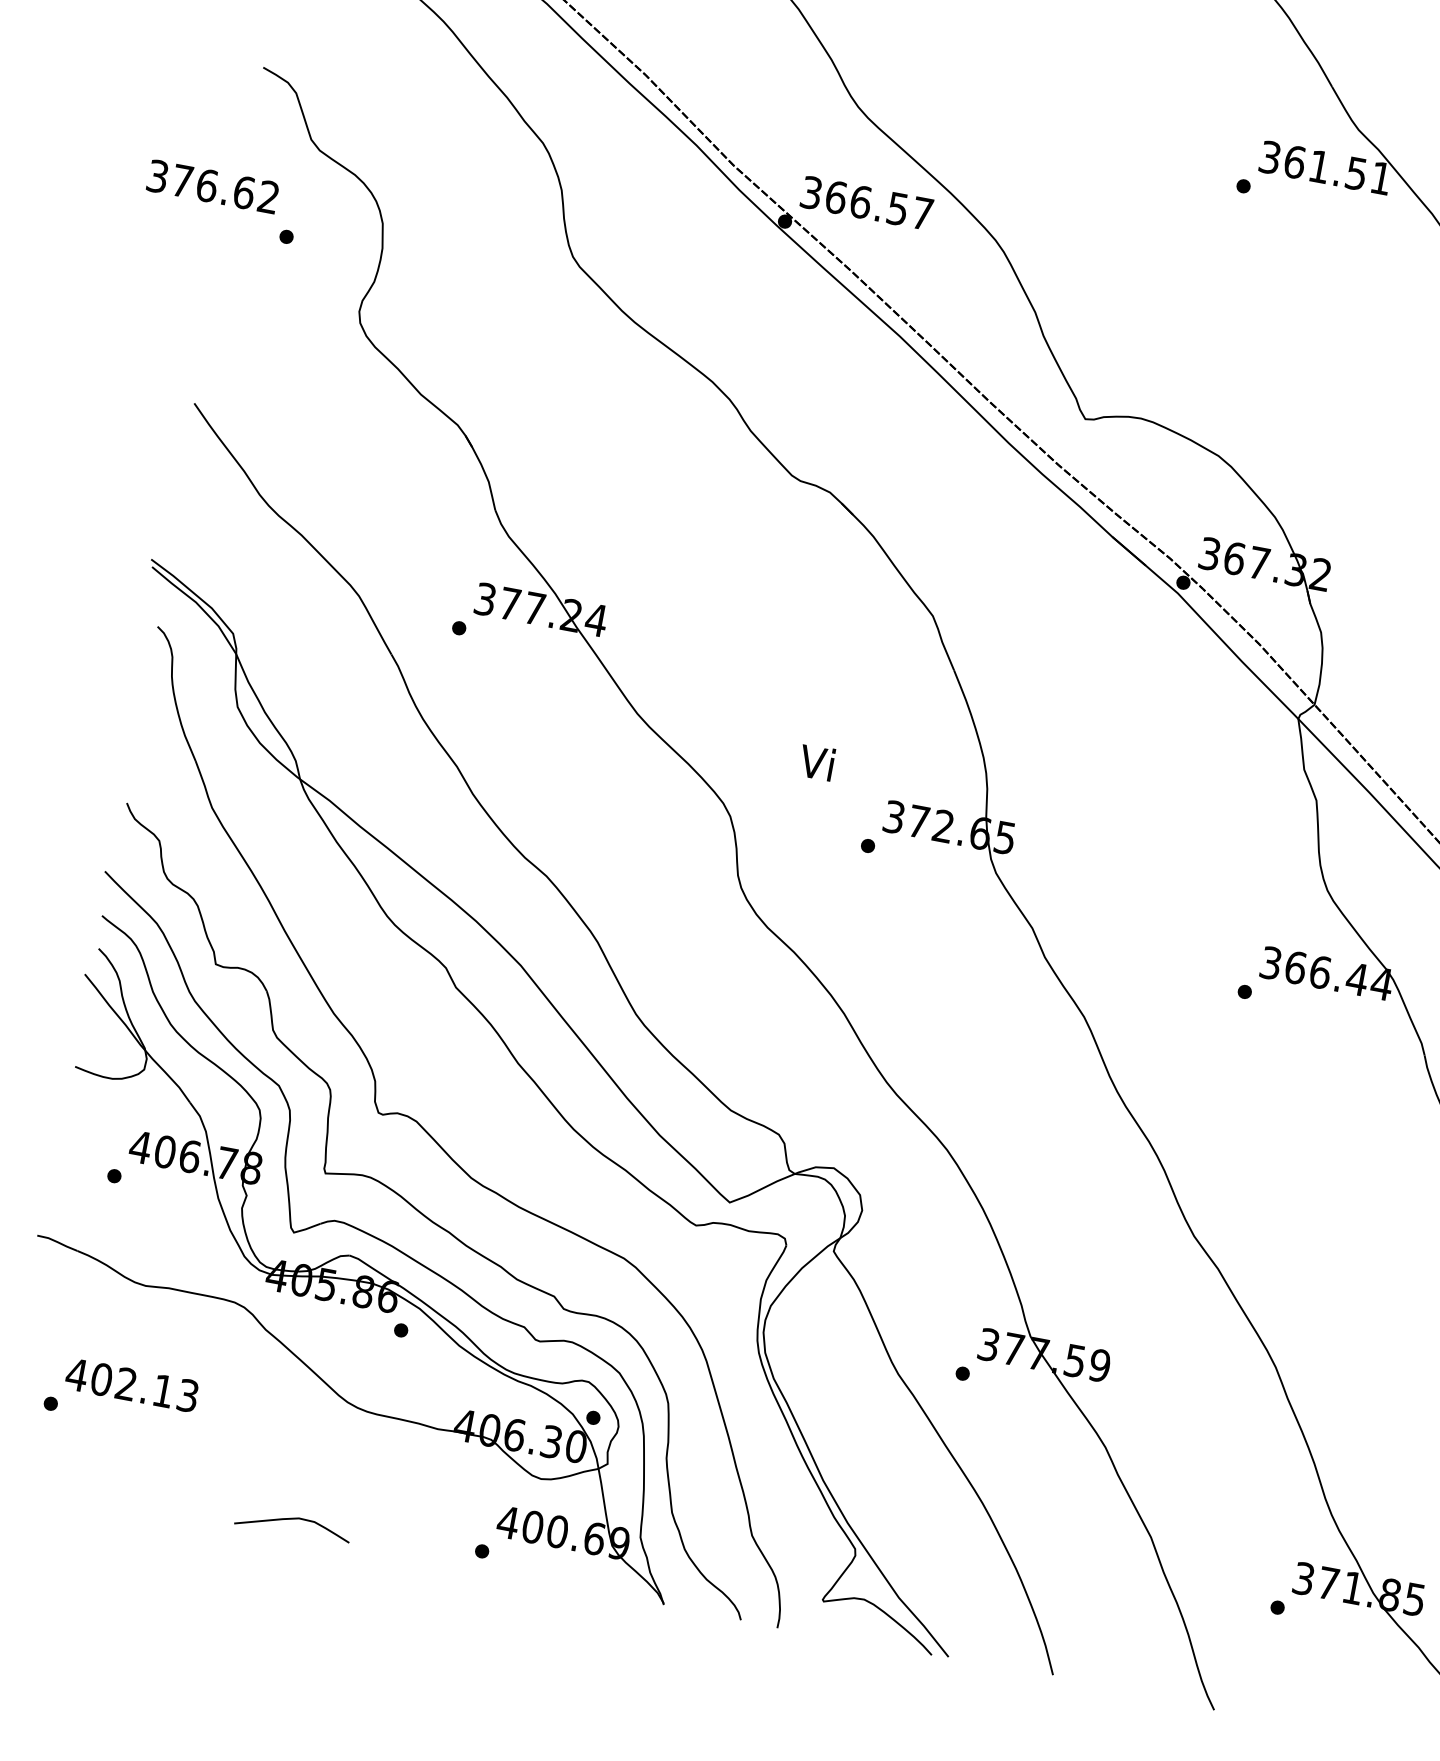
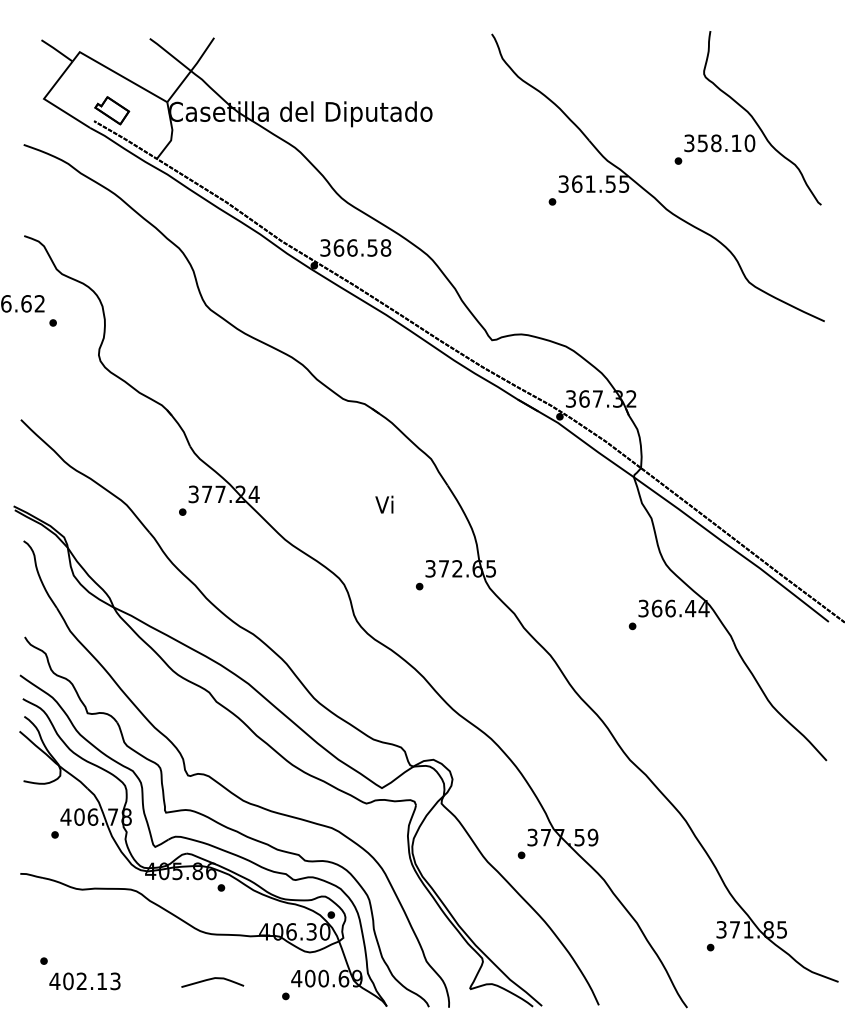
text: (1381, 177) -> (624, 183), 361.51 -> 361.55
text: (921, 212) -> (385, 247), 366.57 -> 366.58
text: (816, 762) -> (384, 504), moved
text: (131, 1385) -> (84, 981), moved
curve: (289, 1521) -> (210, 980), moved

